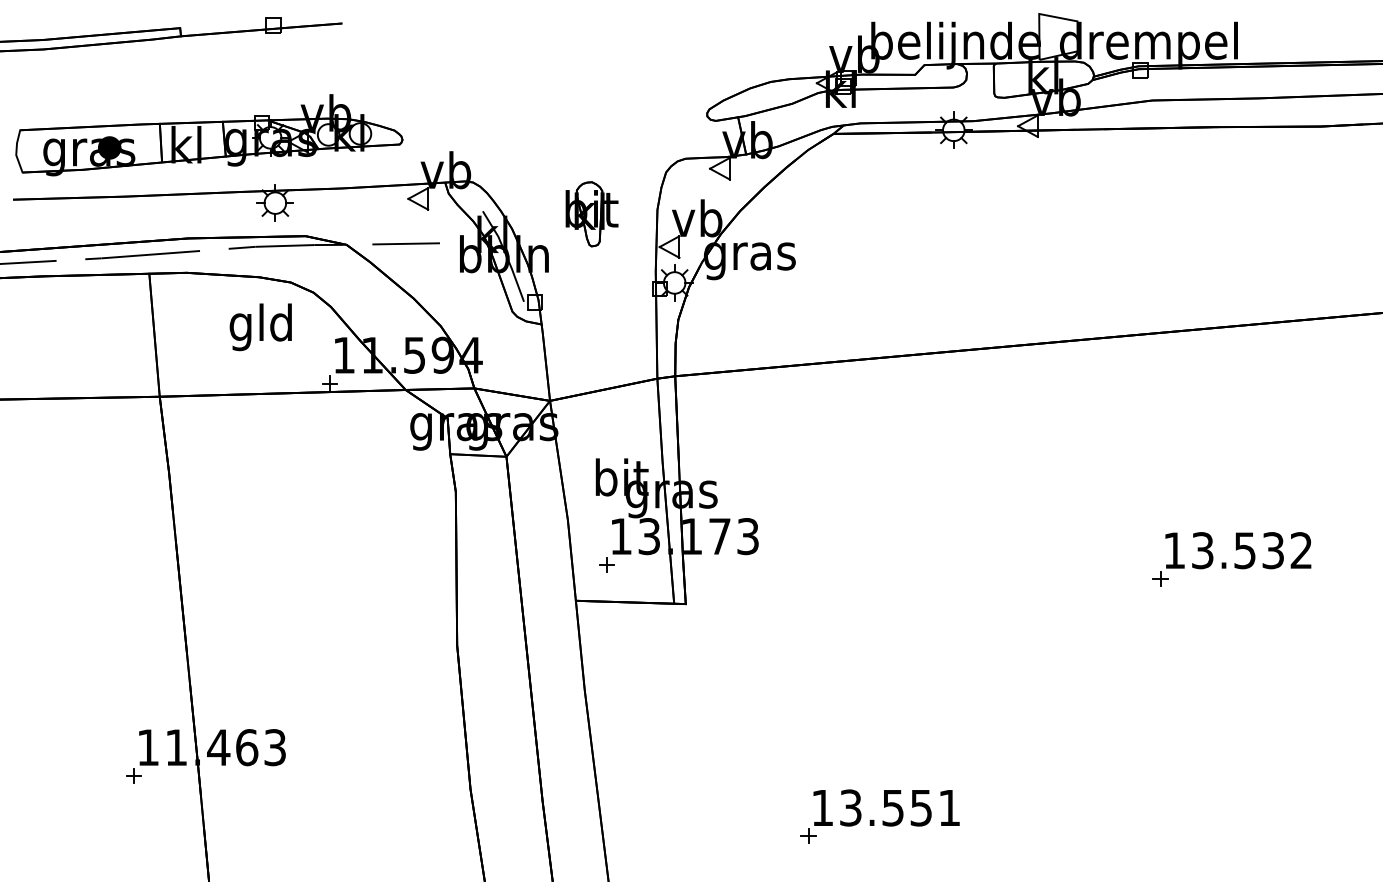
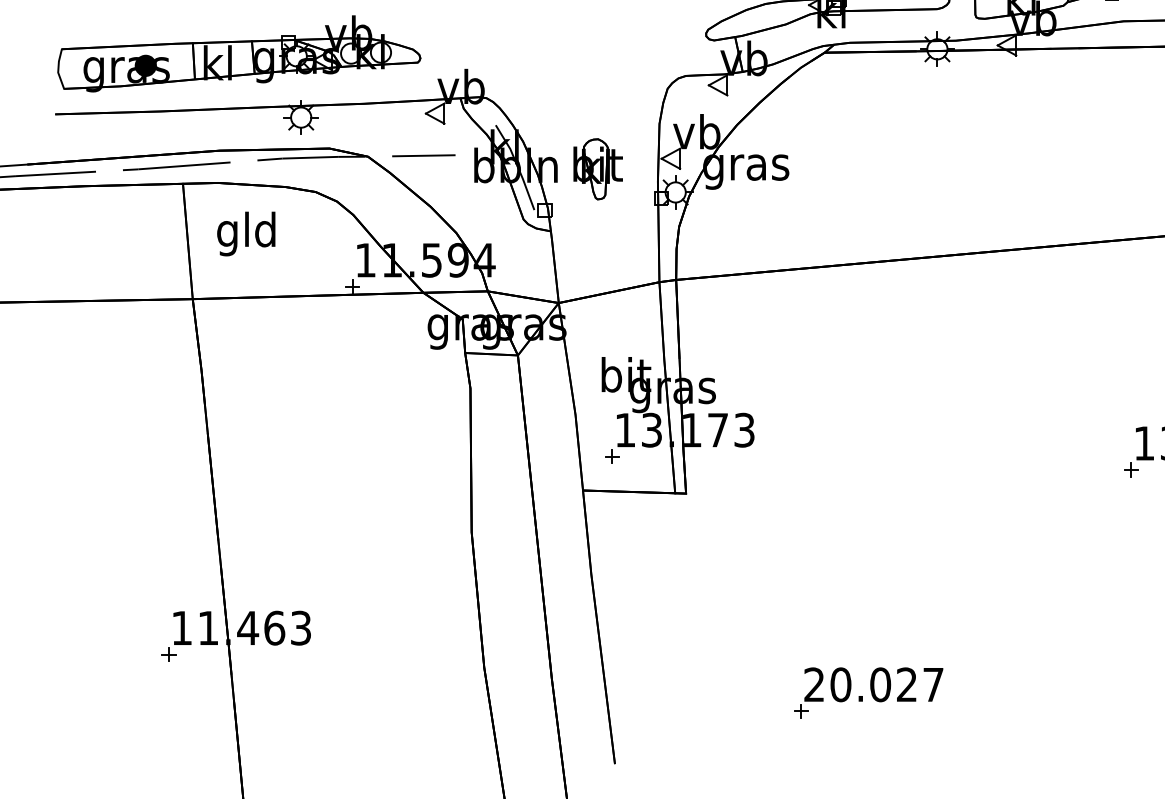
part: (591, 214) -> (597, 169), moved
text: (260, 327) -> (245, 234), moved
text: (885, 807) -> (873, 684), 13.551 -> 20.027

